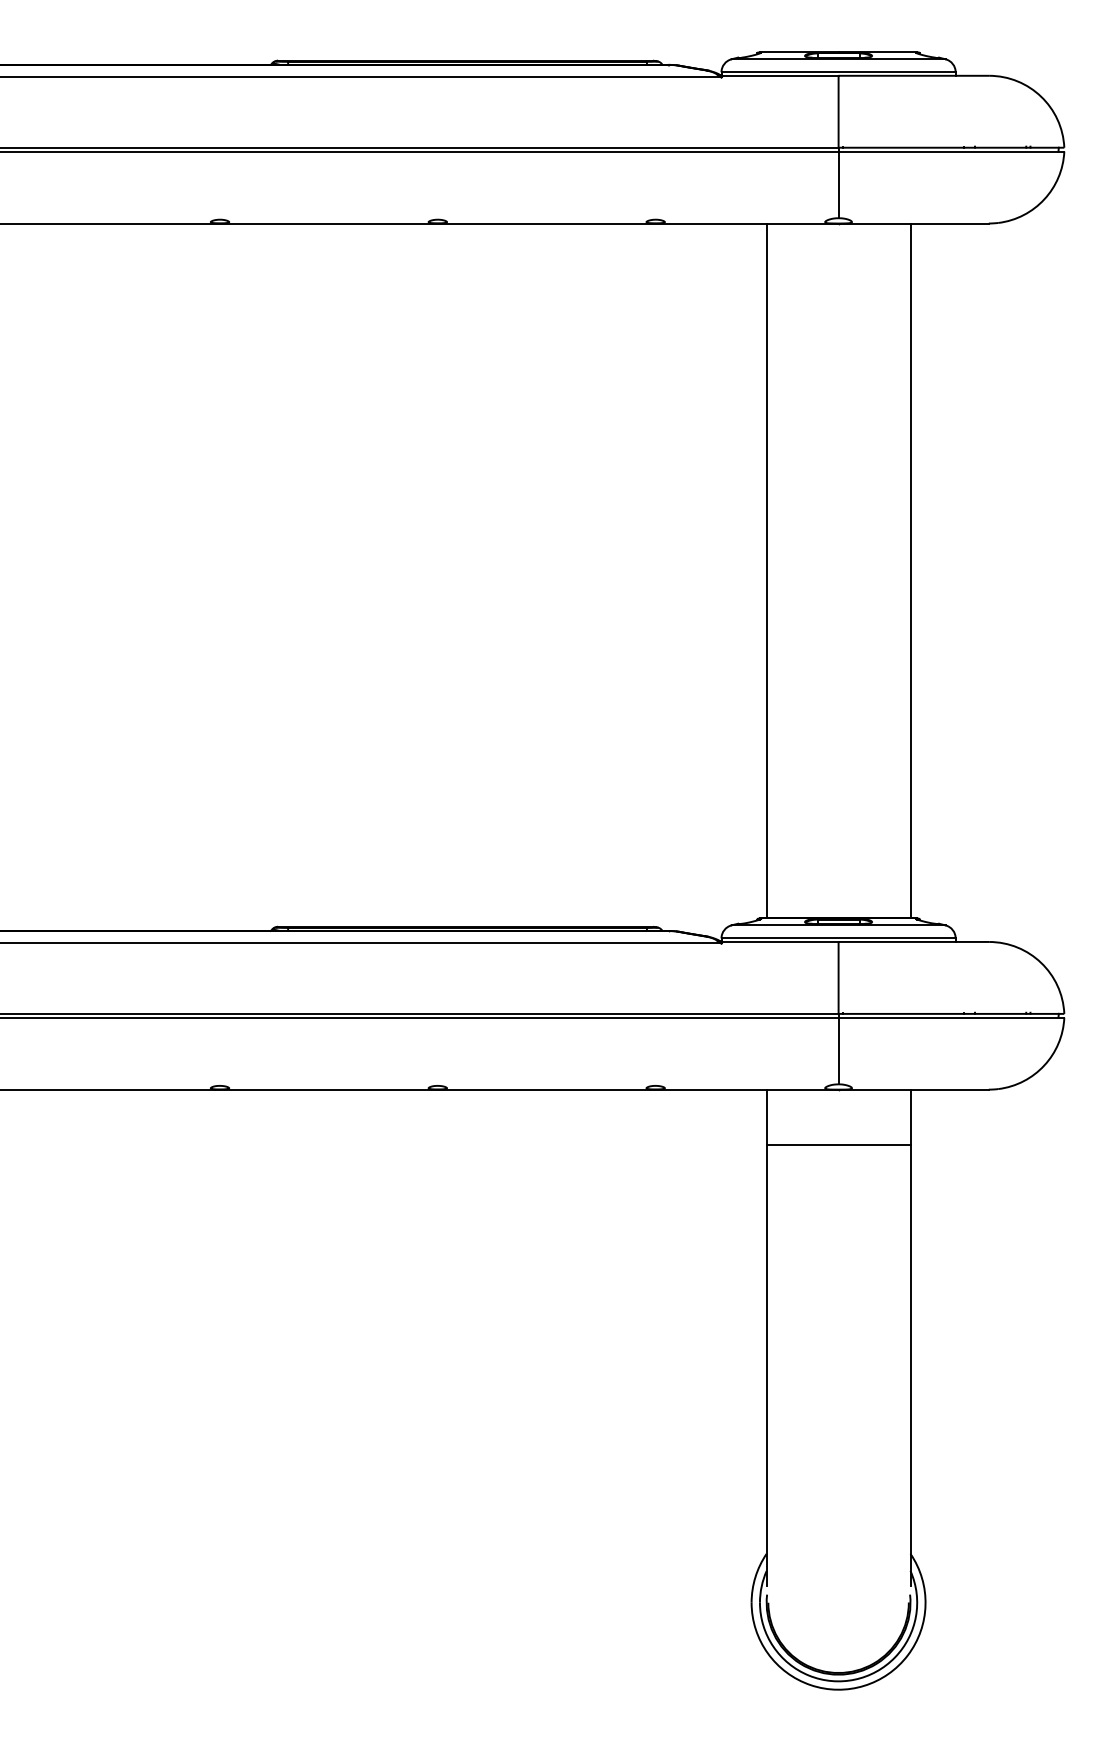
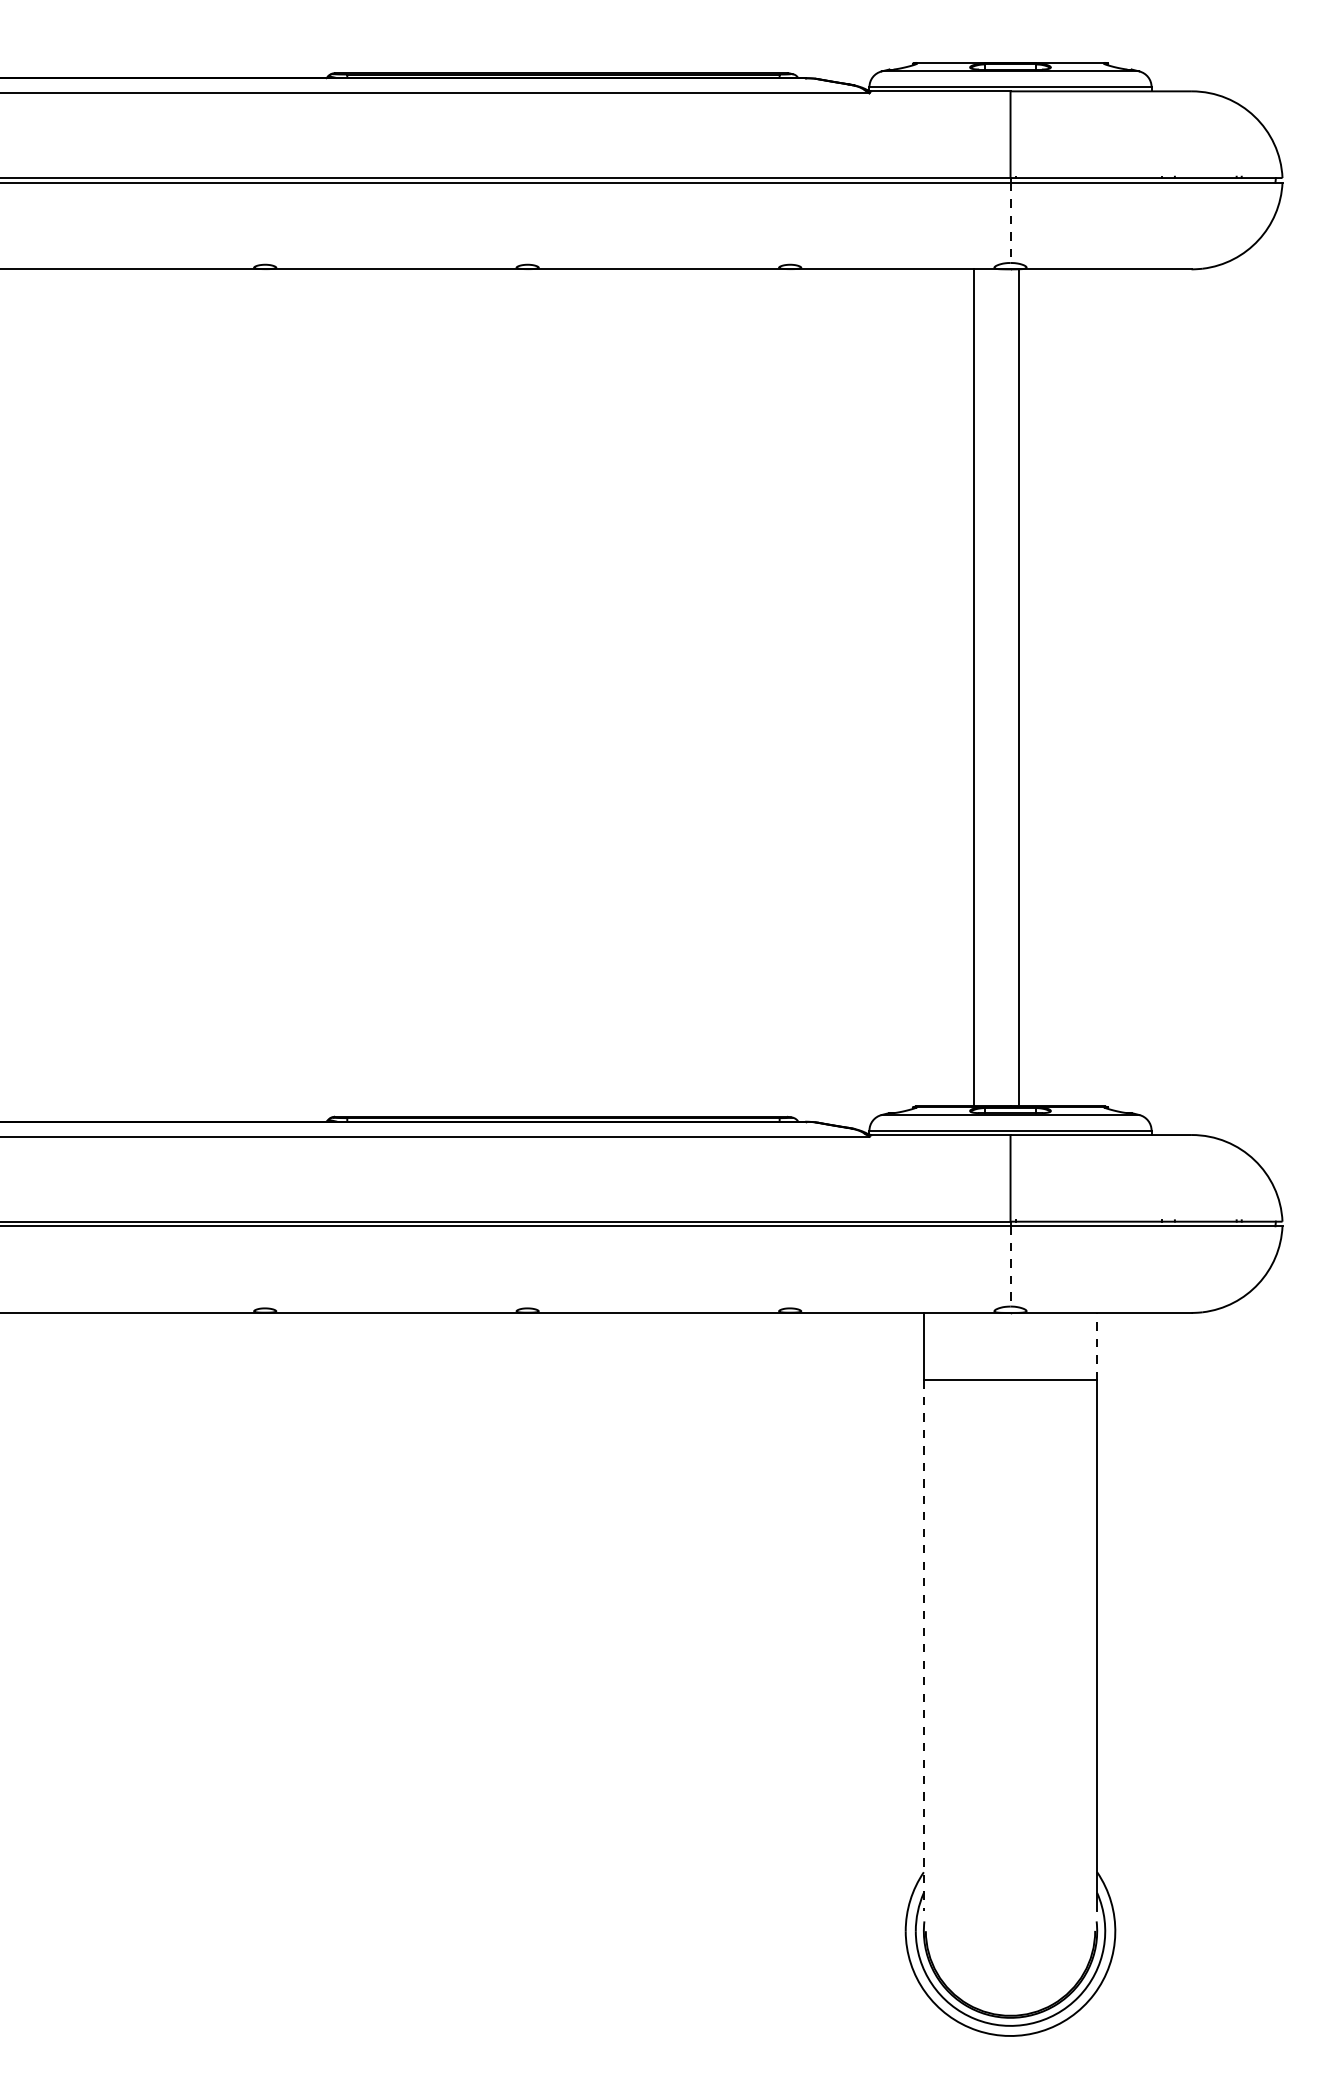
line: (838, 185) -> (1010, 223), solid -> dashed
line: (766, 570) -> (974, 687), moved
line: (910, 570) -> (1018, 687), moved
line: (838, 1051) -> (1010, 1266), solid -> dashed
line: (910, 1117) -> (1097, 1346), solid -> dashed
line: (766, 1366) -> (923, 1646), solid -> dashed

